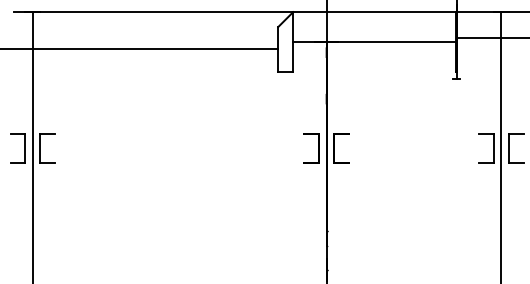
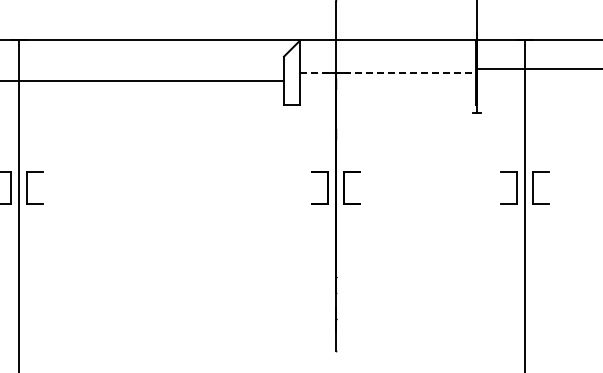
line: (375, 41) -> (388, 72), solid -> dashed

